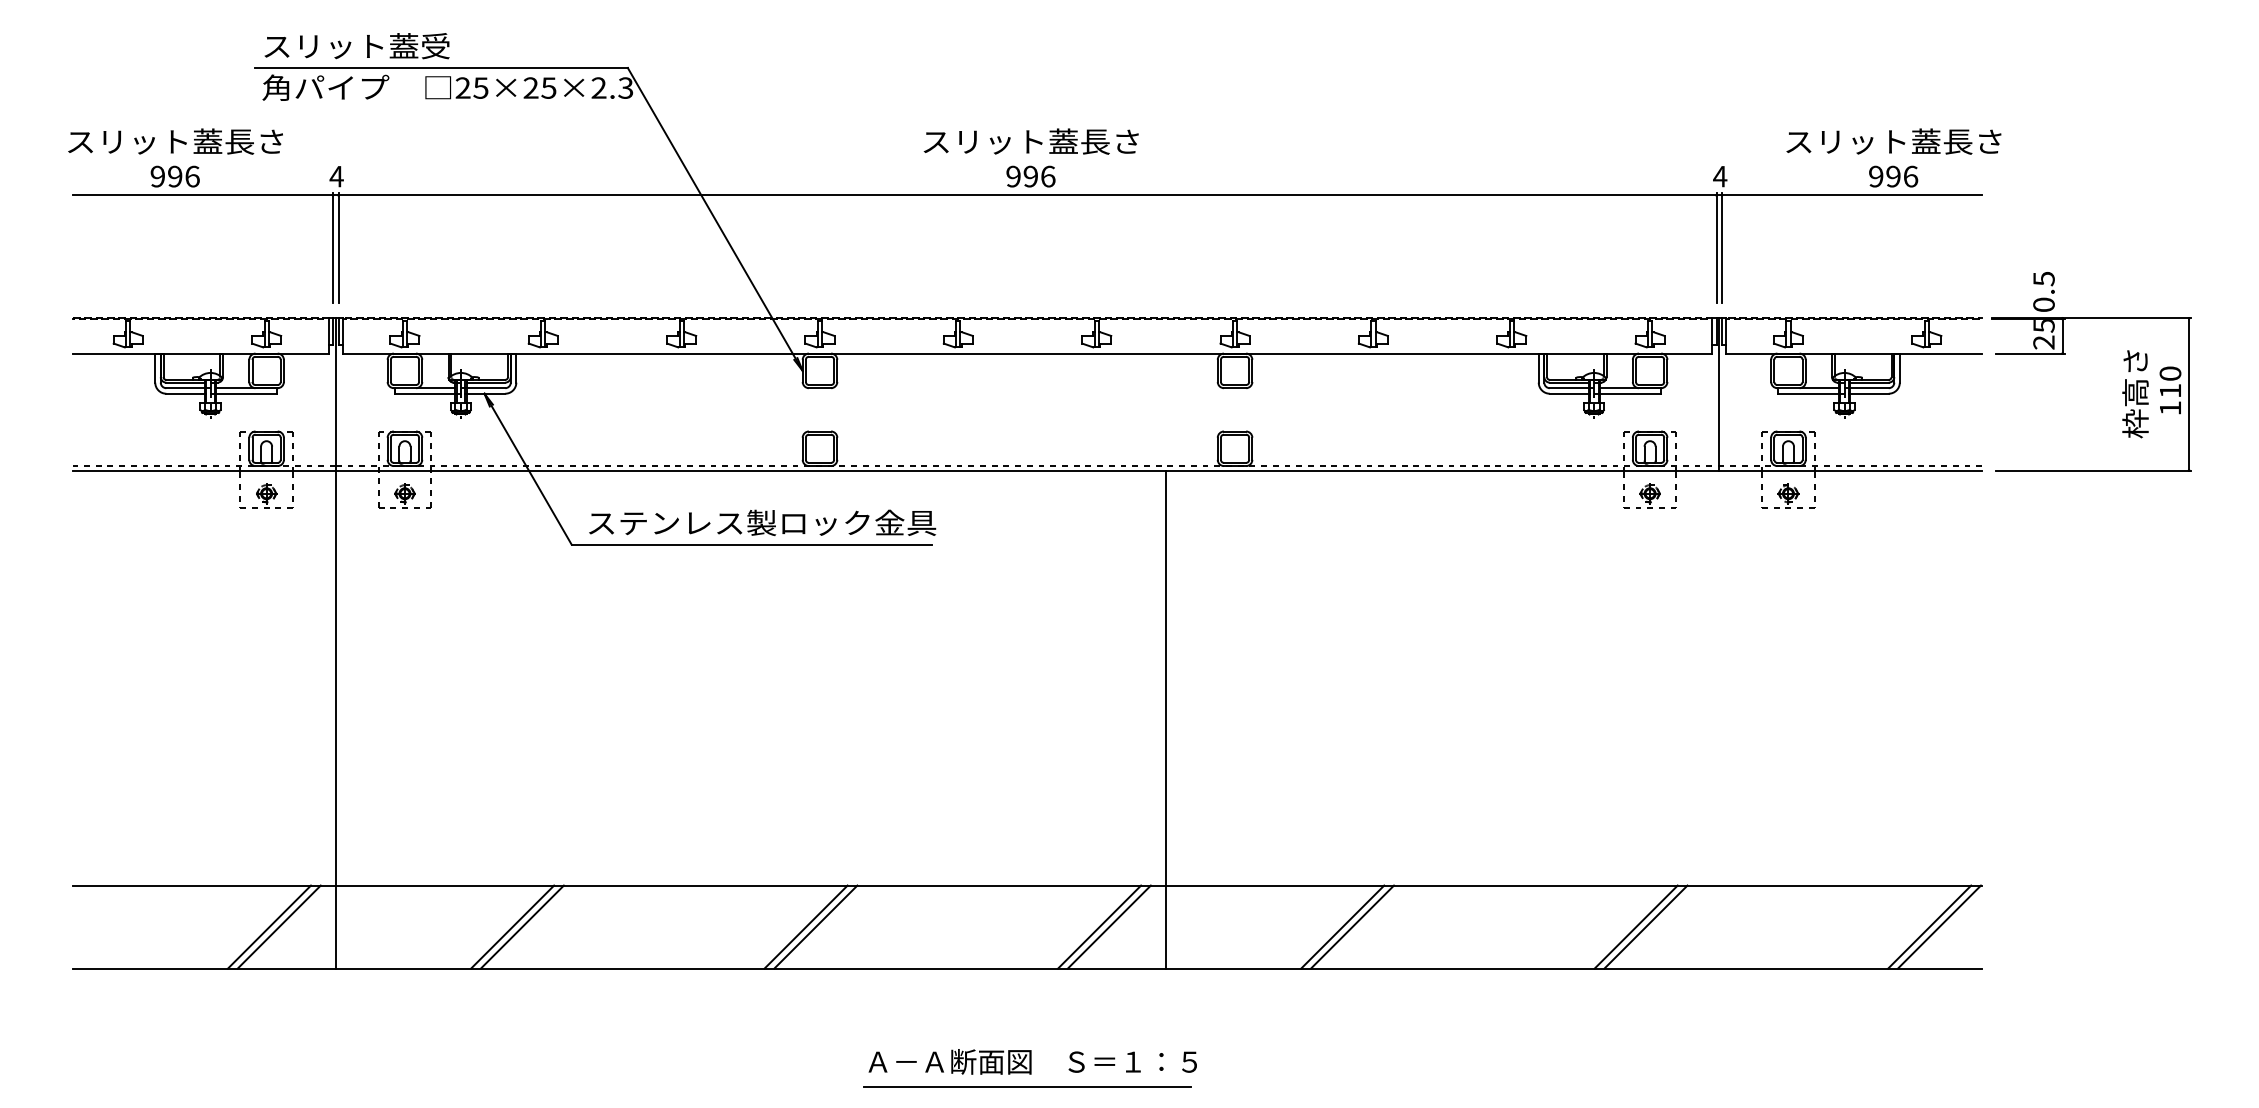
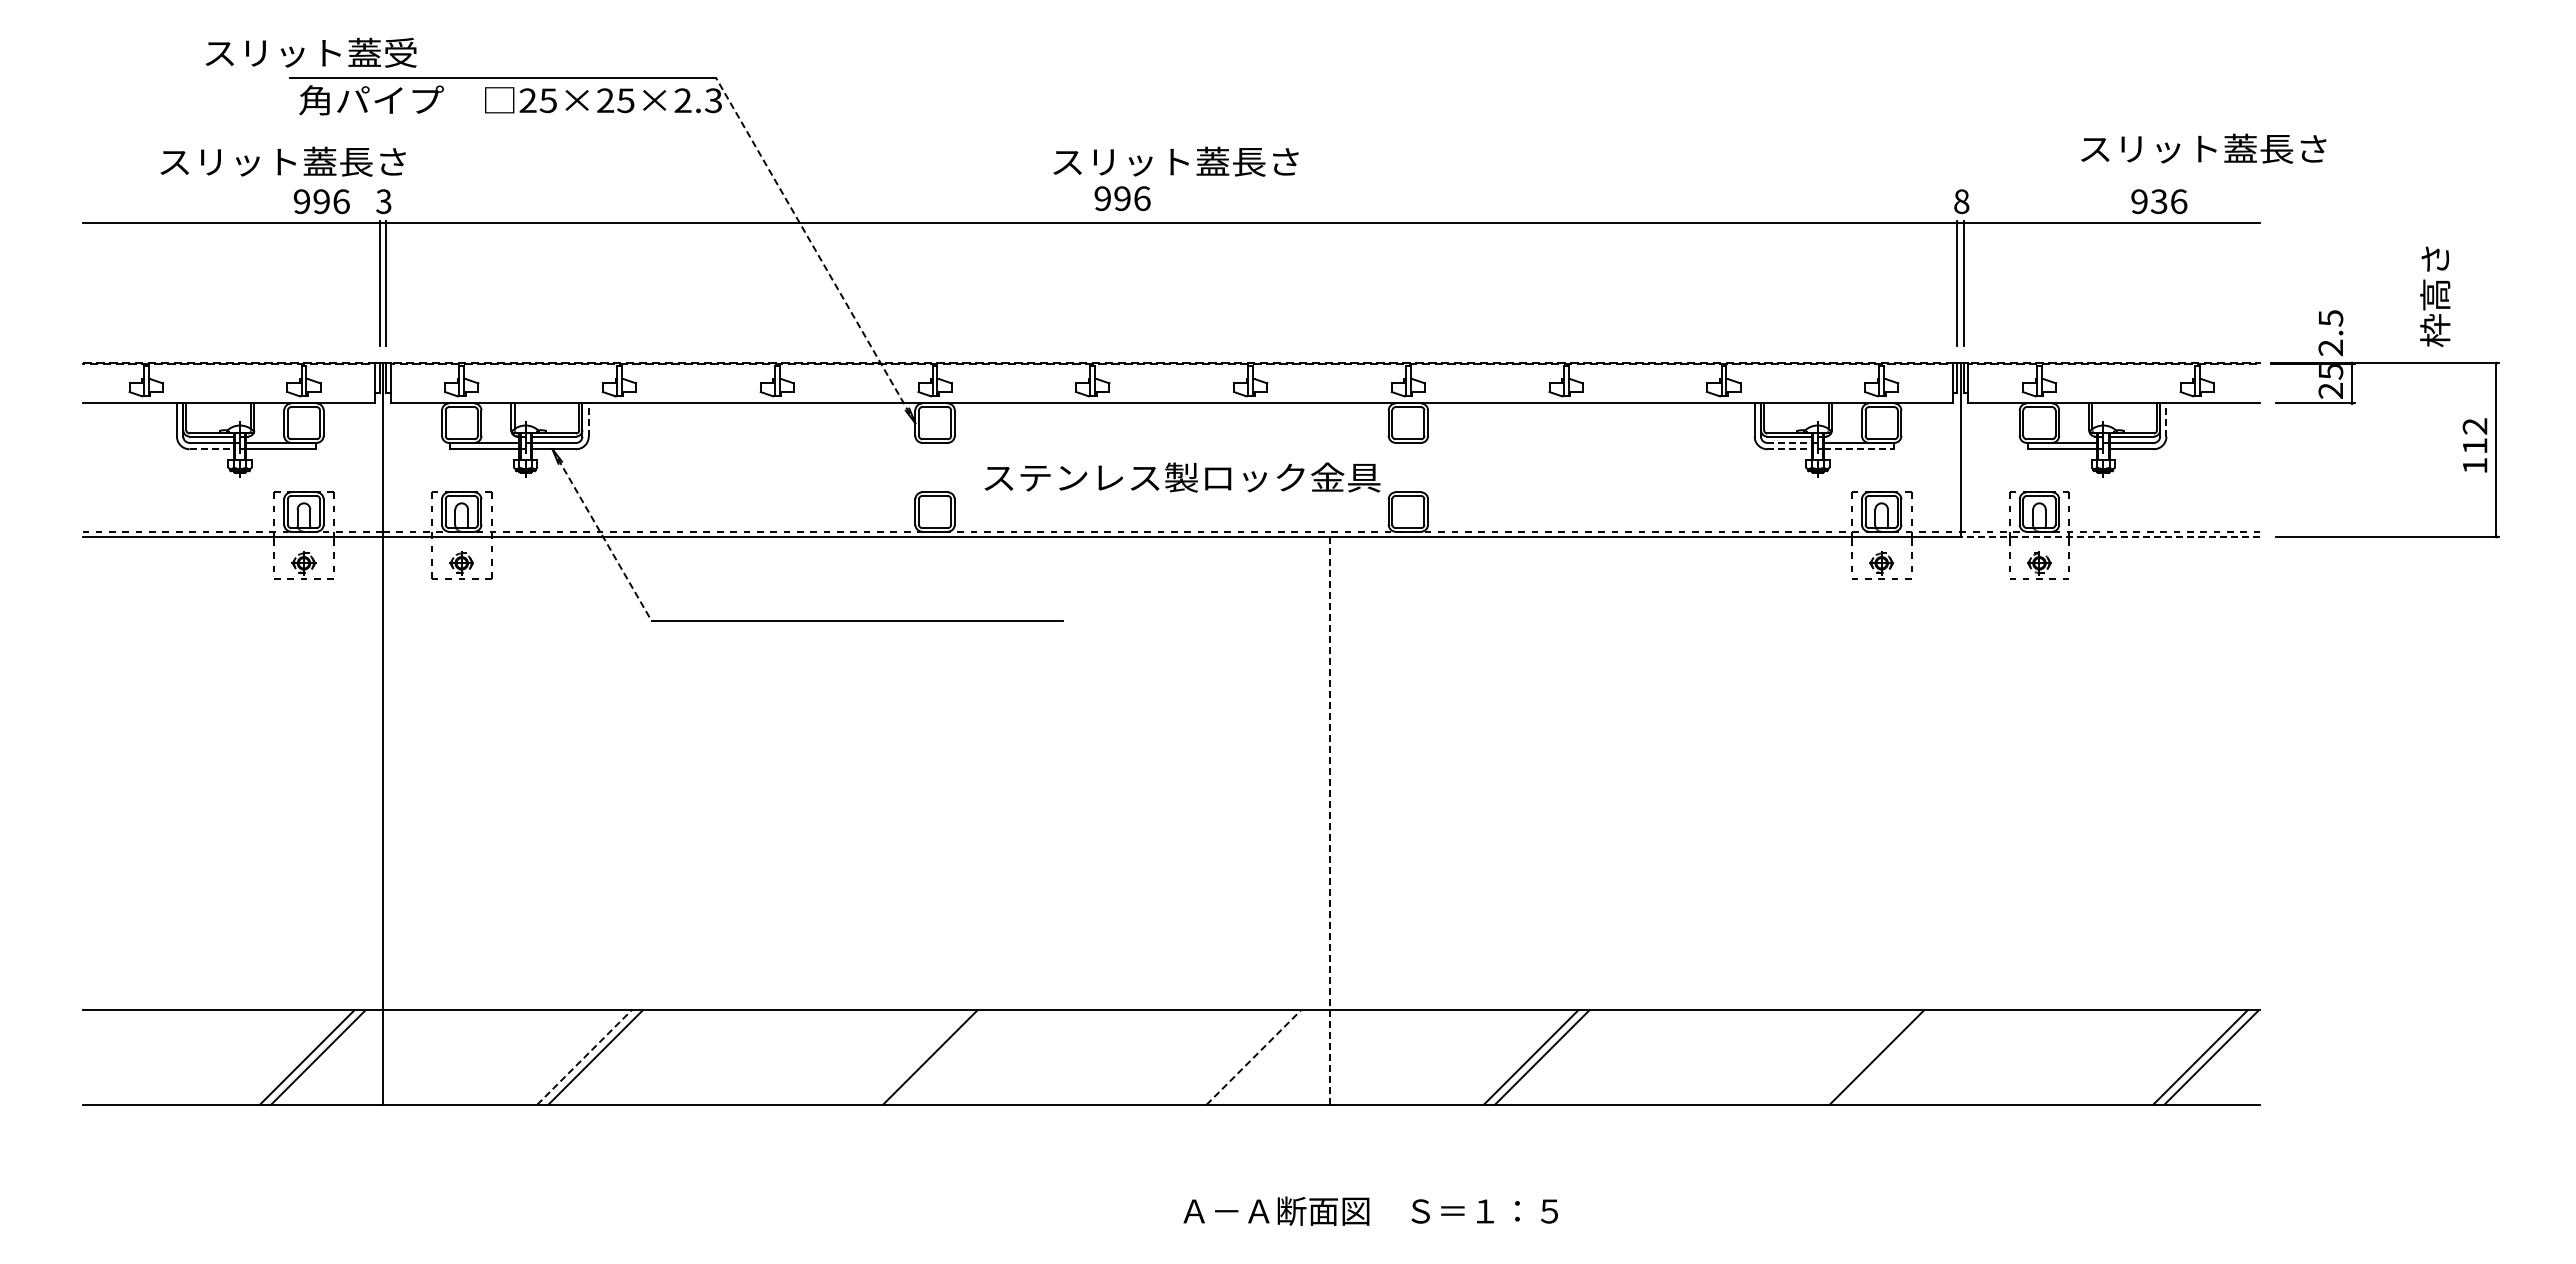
text: (356, 45) -> (310, 52), moved
text: (174, 141) -> (282, 161), moved
text: (1893, 141) -> (2203, 148), moved
text: (174, 176) -> (321, 201), moved
text: (336, 176) -> (383, 201), 4 -> 3
text: (1030, 176) -> (1122, 198), moved
text: (1720, 176) -> (1961, 201), 4 -> 8
text: (1892, 176) -> (2158, 201), 996 -> 936
line: (715, 219) -> (815, 250), solid -> dashed
text: (2043, 304) -> (2330, 347), 0.5 -> 2.5
line: (516, 368) -> (588, 420), solid -> dashed
line: (1899, 368) -> (2166, 420), solid -> dashed
text: (2169, 373) -> (2474, 426), 110 -> 112
line: (1569, 387) -> (1789, 442), solid -> dashed
line: (186, 393) -> (212, 449), solid -> dashed
line: (1569, 393) -> (1789, 449), solid -> dashed
line: (1629, 393) -> (1858, 449), solid -> dashed
text: (2135, 393) -> (2435, 296), moved
line: (528, 469) -> (602, 535), solid -> dashed
line: (1850, 470) -> (2110, 536), solid -> dashed
text: (762, 522) -> (1182, 477), moved
line: (1165, 719) -> (1329, 820), solid -> dashed
line: (512, 927) -> (584, 1057), solid -> dashed
line: (805, 927) -> (918, 1057), removed
line: (1099, 927) -> (1253, 1057), solid -> dashed
line: (1108, 927) -> (1264, 1057), removed
line: (1635, 927) -> (1865, 1057), removed
text: (1032, 1061) -> (1370, 1210), moved
line: (1027, 1087) -> (1171, 1240), removed

